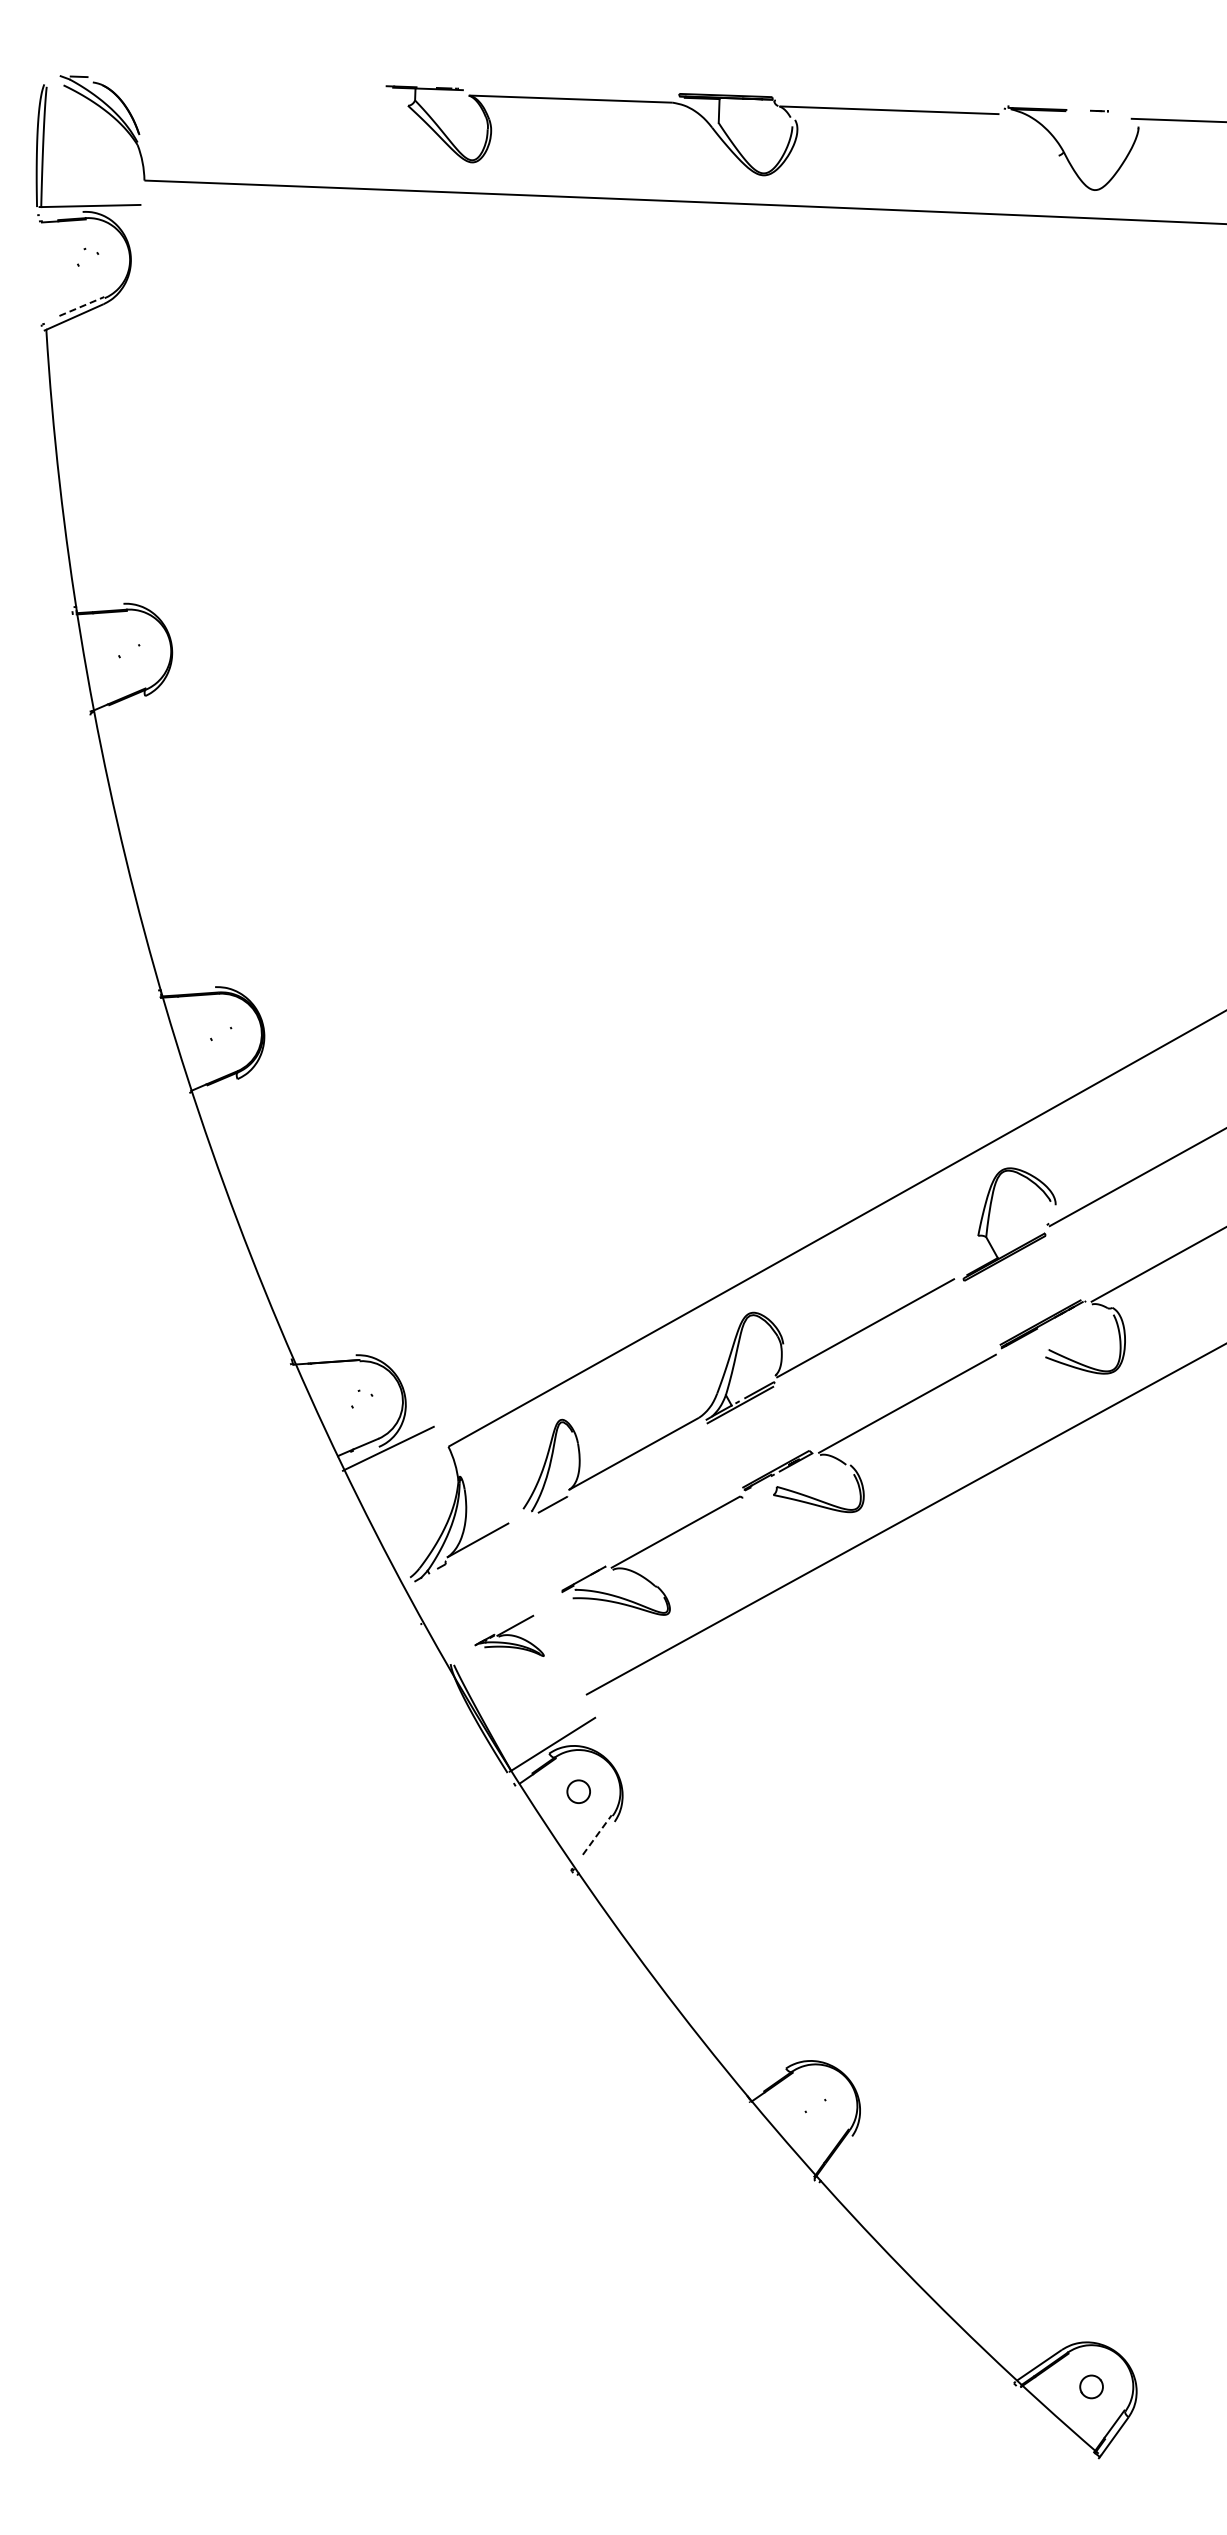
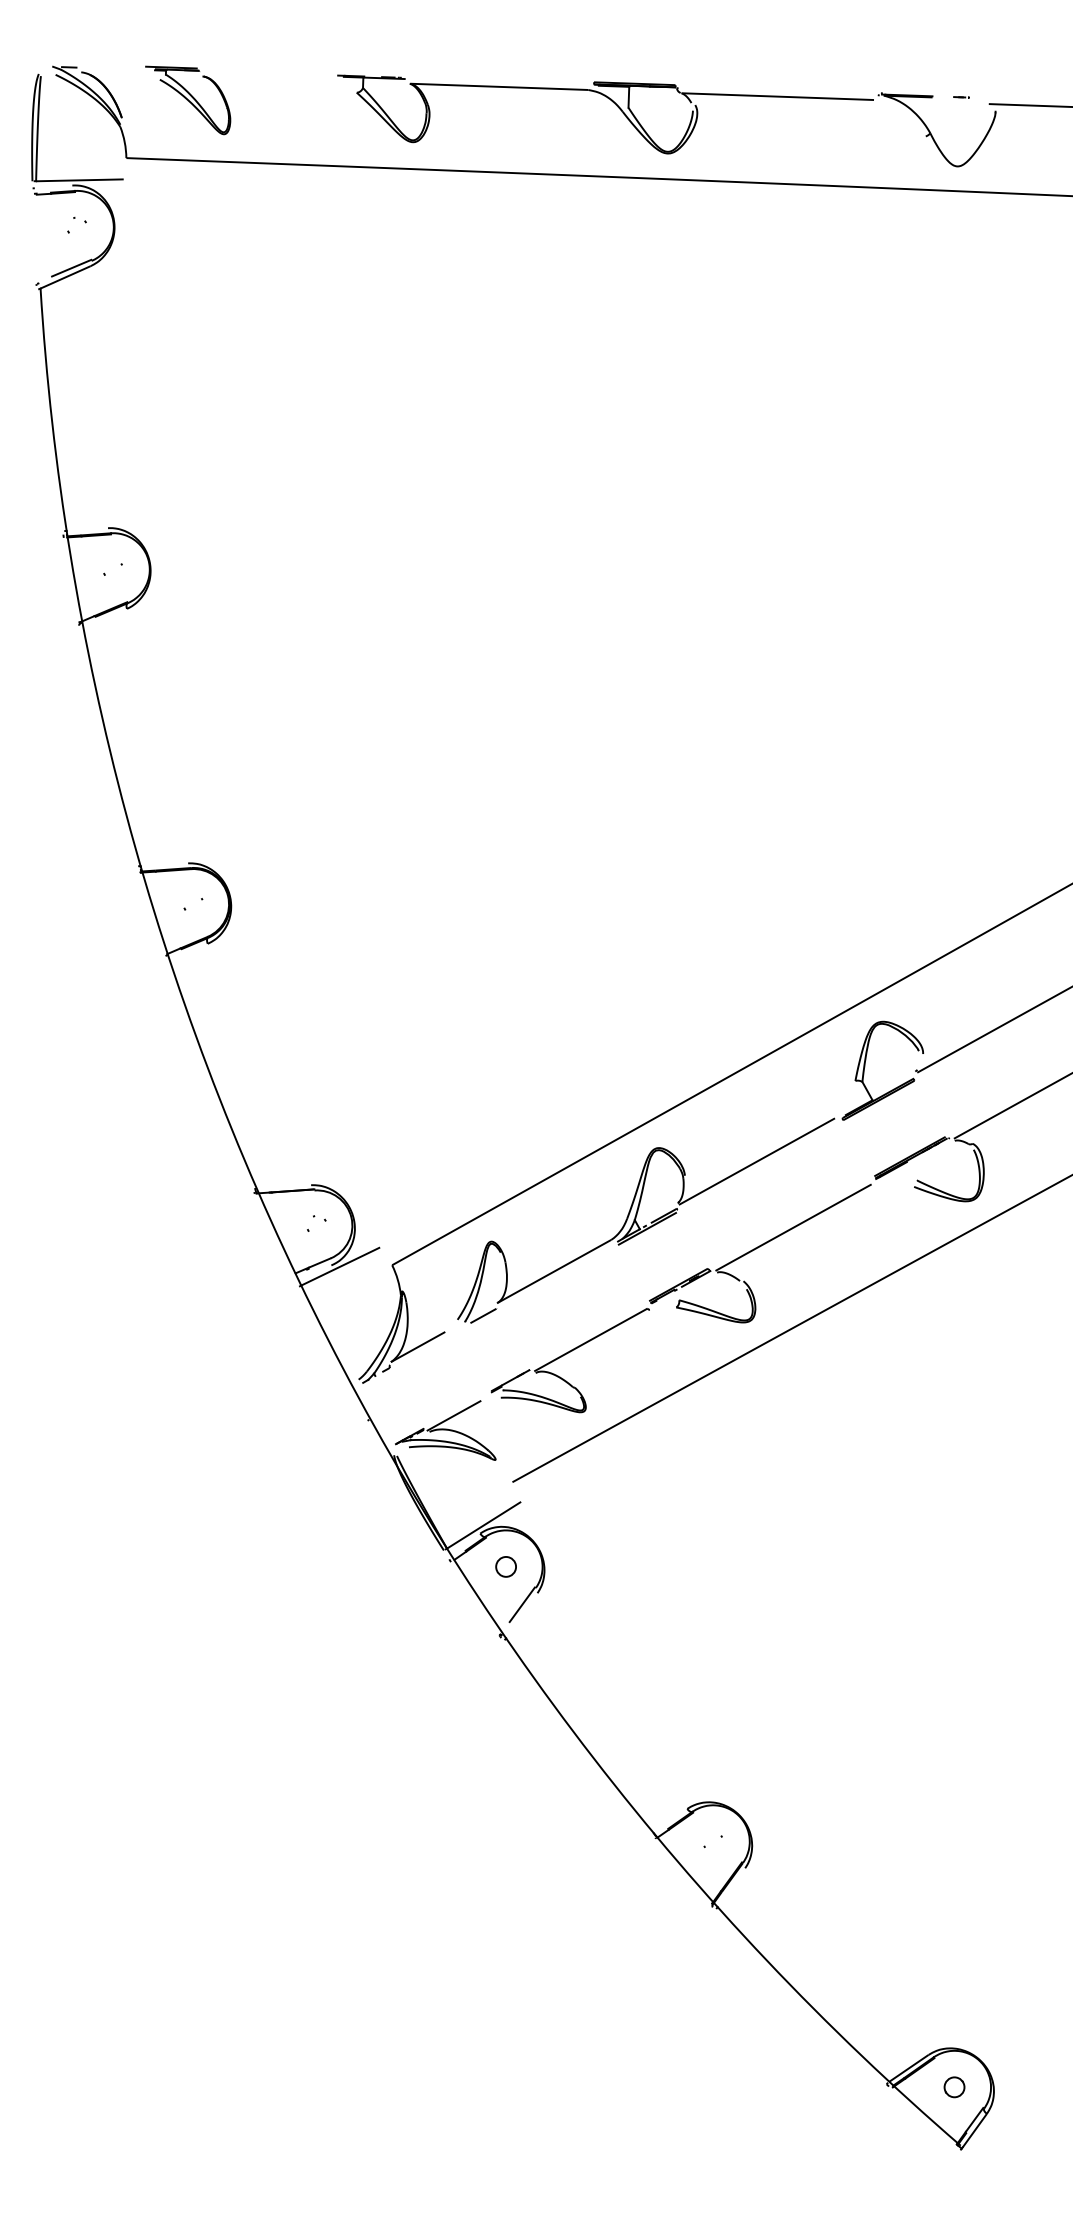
part: (215, 114) -> (188, 100), added
line: (82, 306) -> (72, 268), dashed -> solid
part: (509, 1635) -> (445, 1430), size x1.67
line: (597, 1834) -> (522, 1604), dashed -> solid

